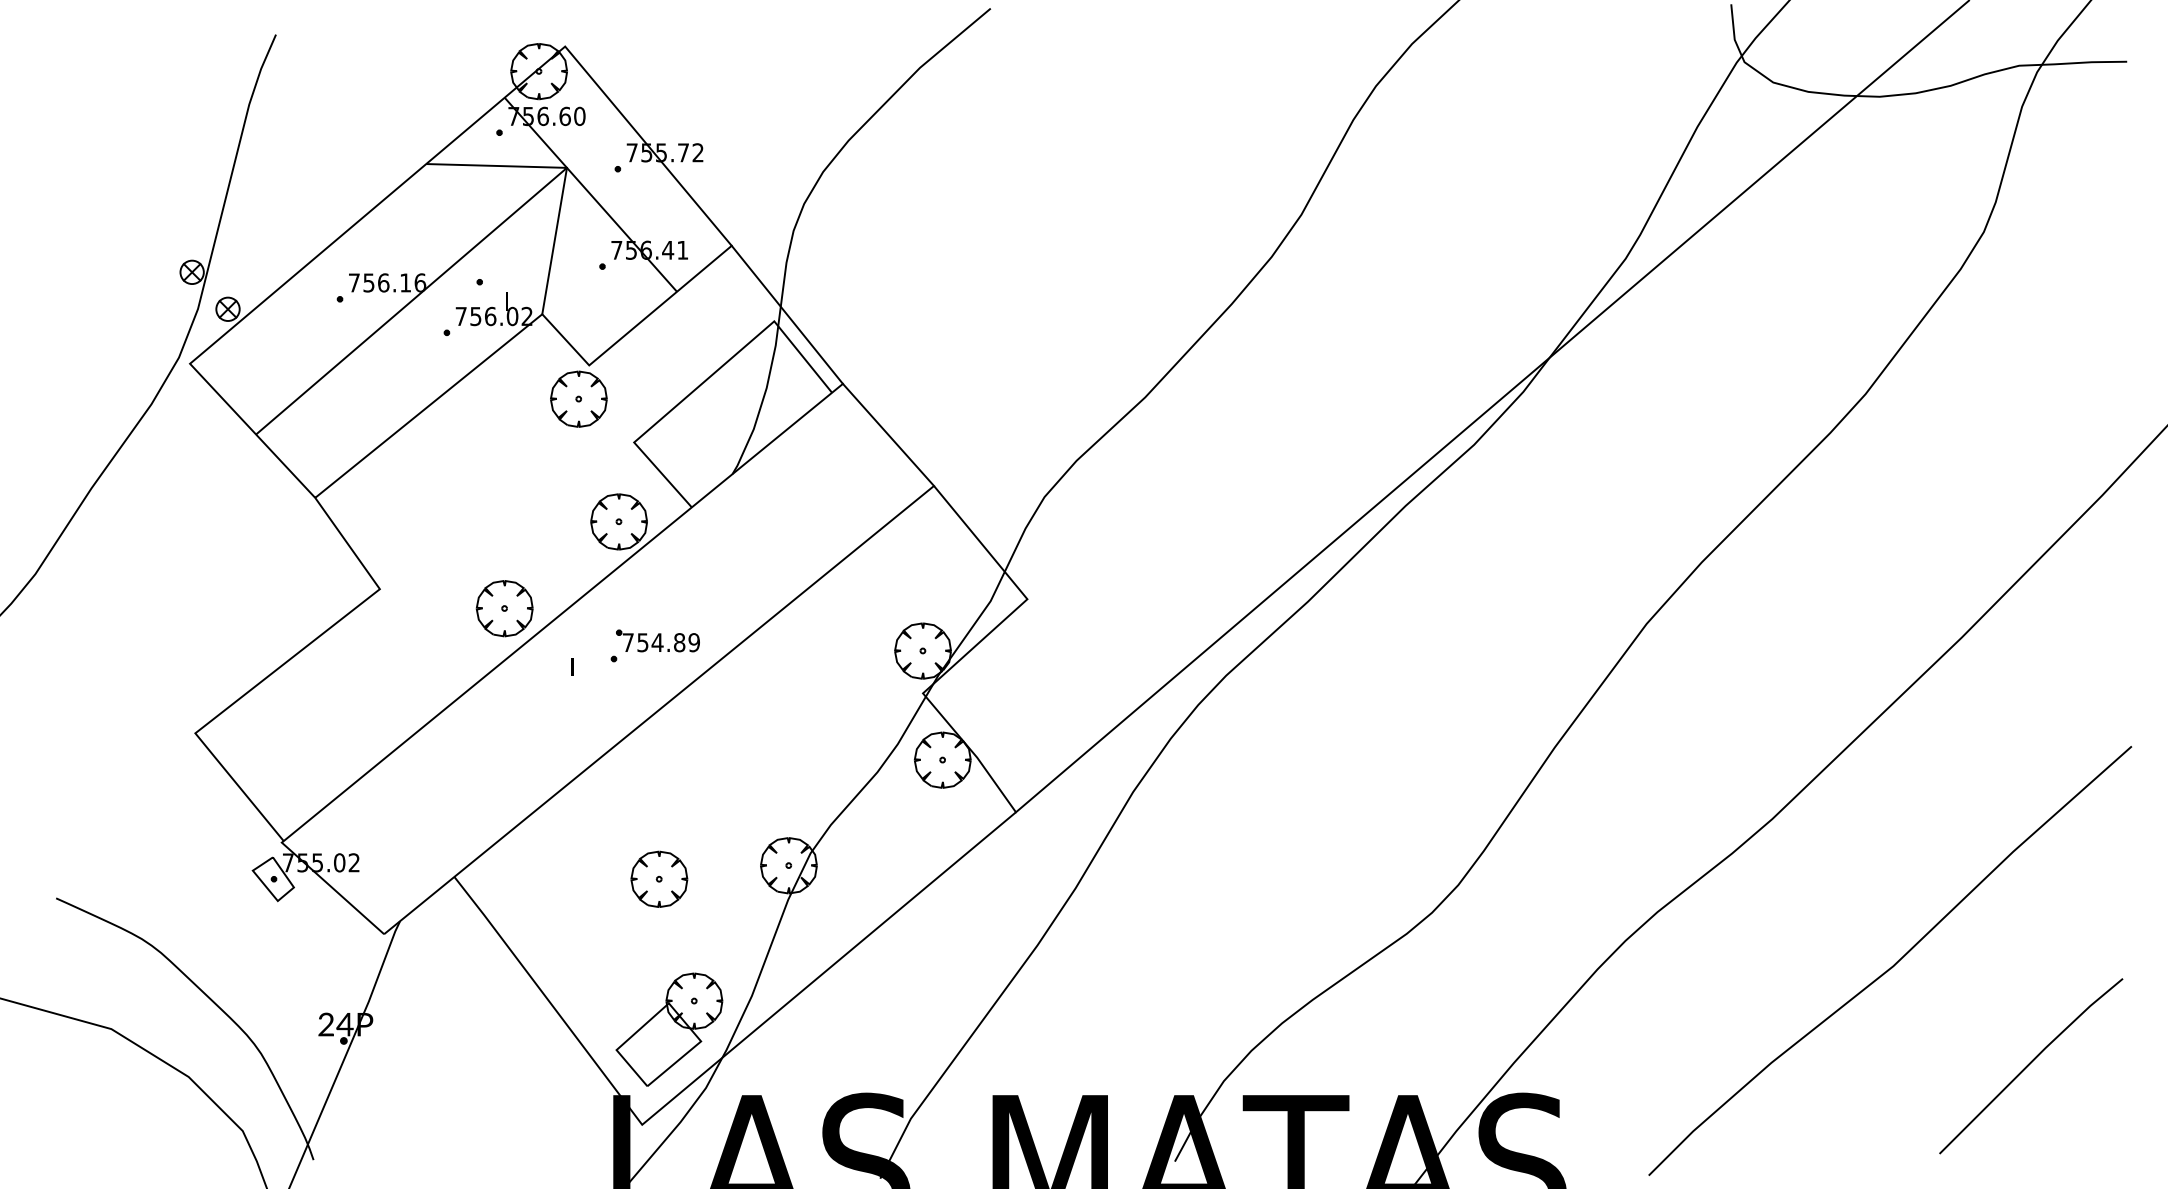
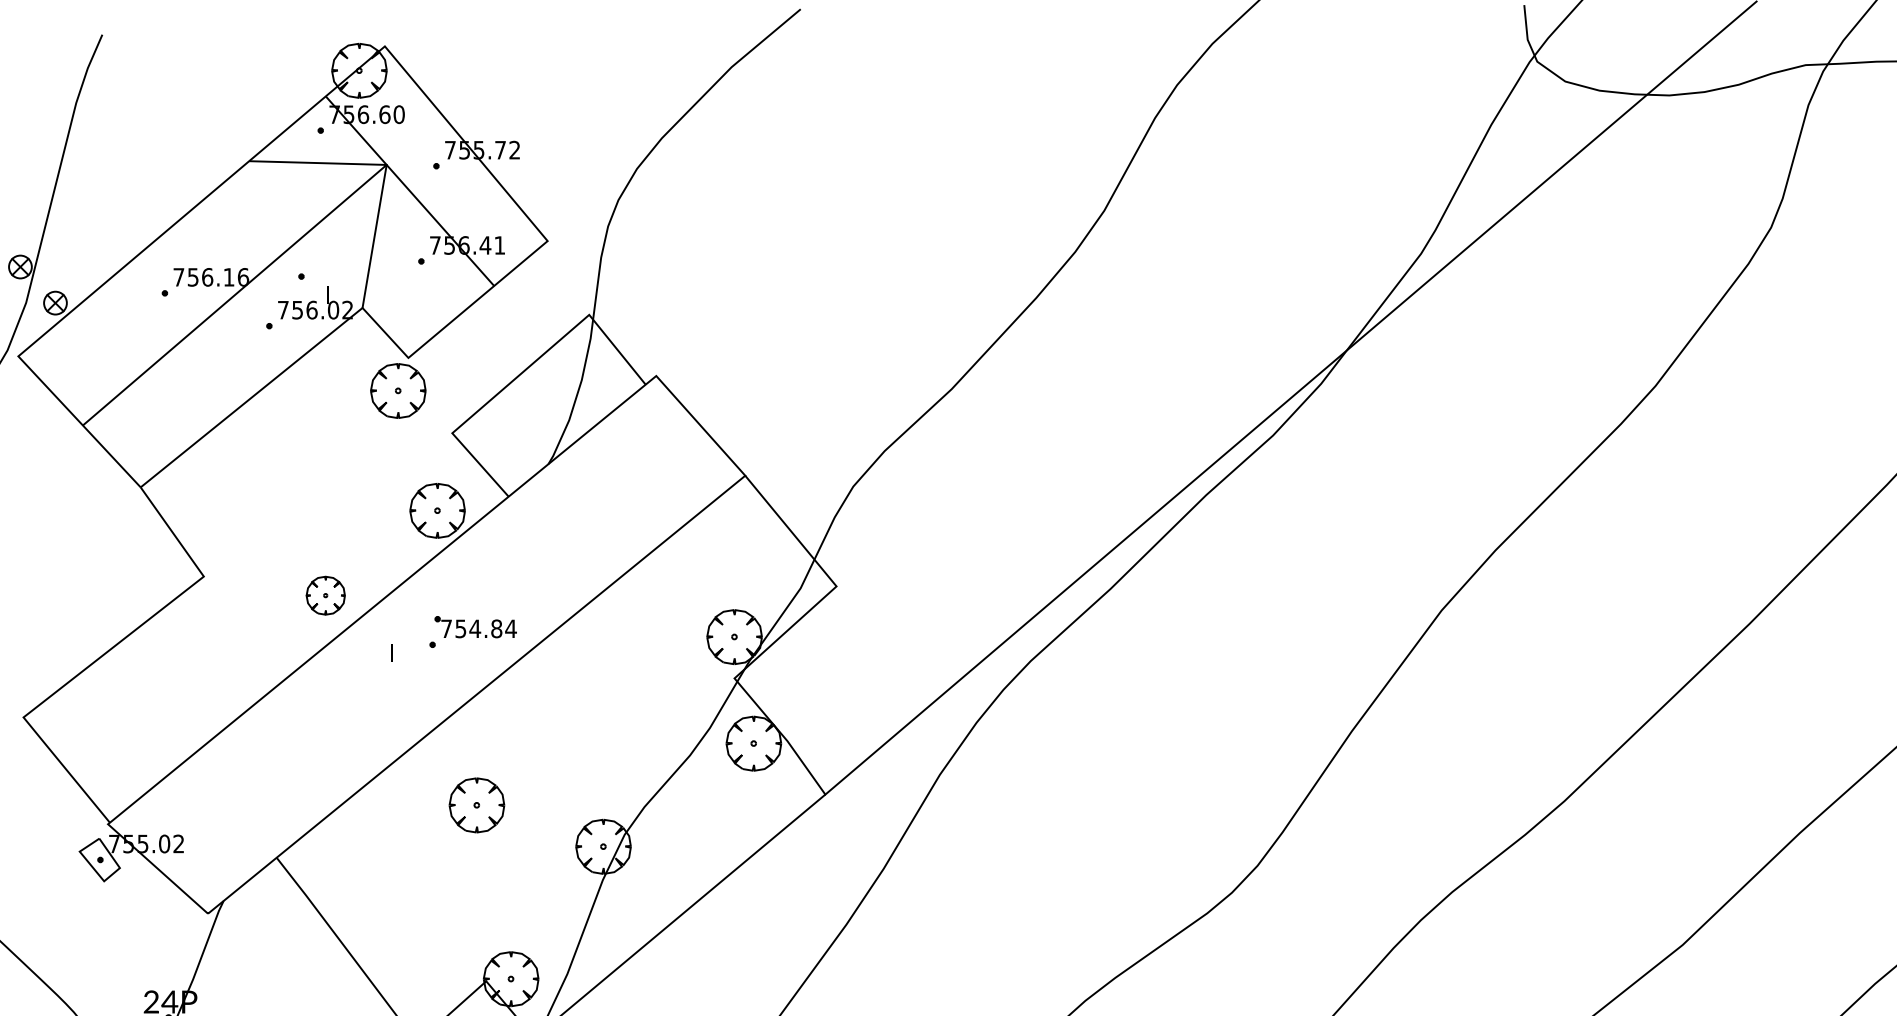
line: (786, 314) -> (601, 308), removed
part: (504, 608) -> (325, 595), size x0.7
text: (694, 642) -> (511, 628), 754.89 -> 754.84
part: (659, 878) -> (477, 804), moved

